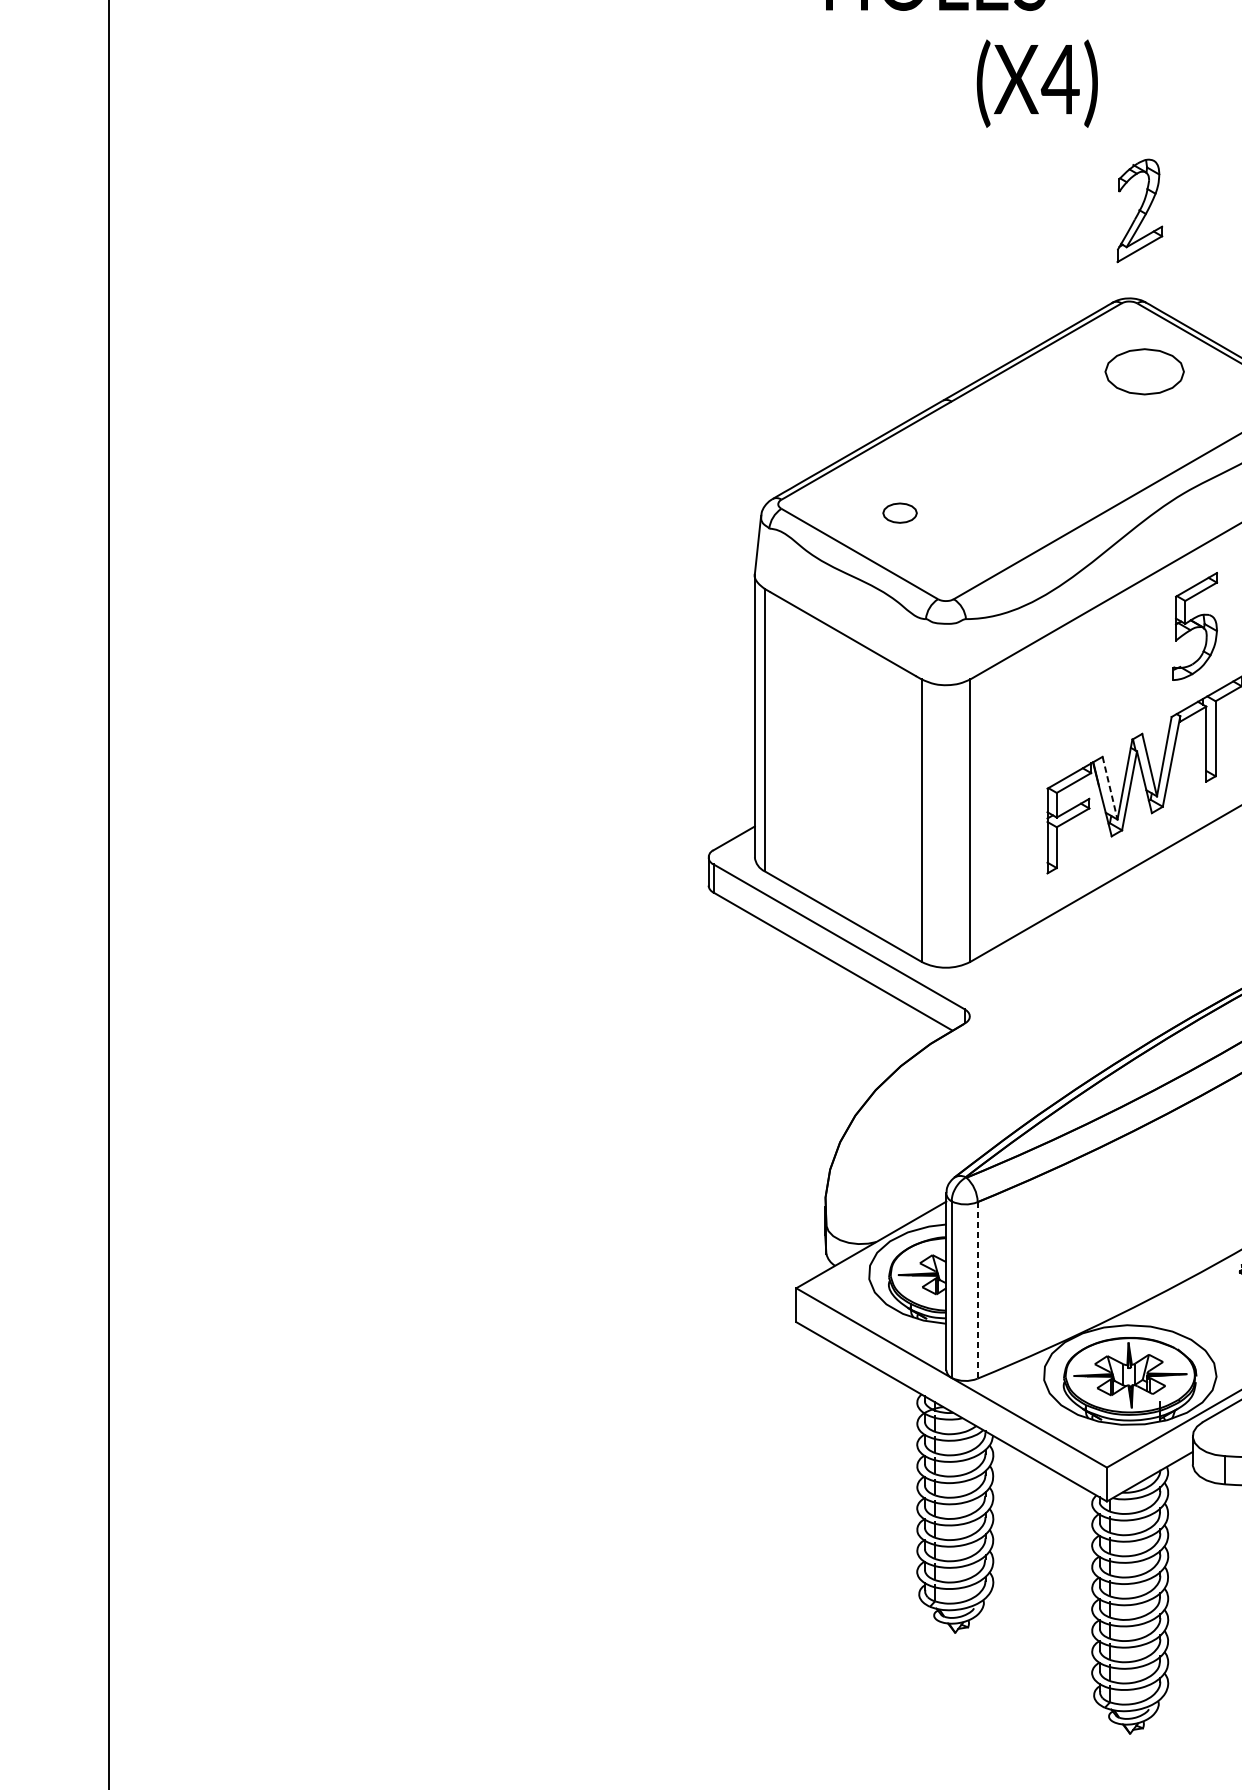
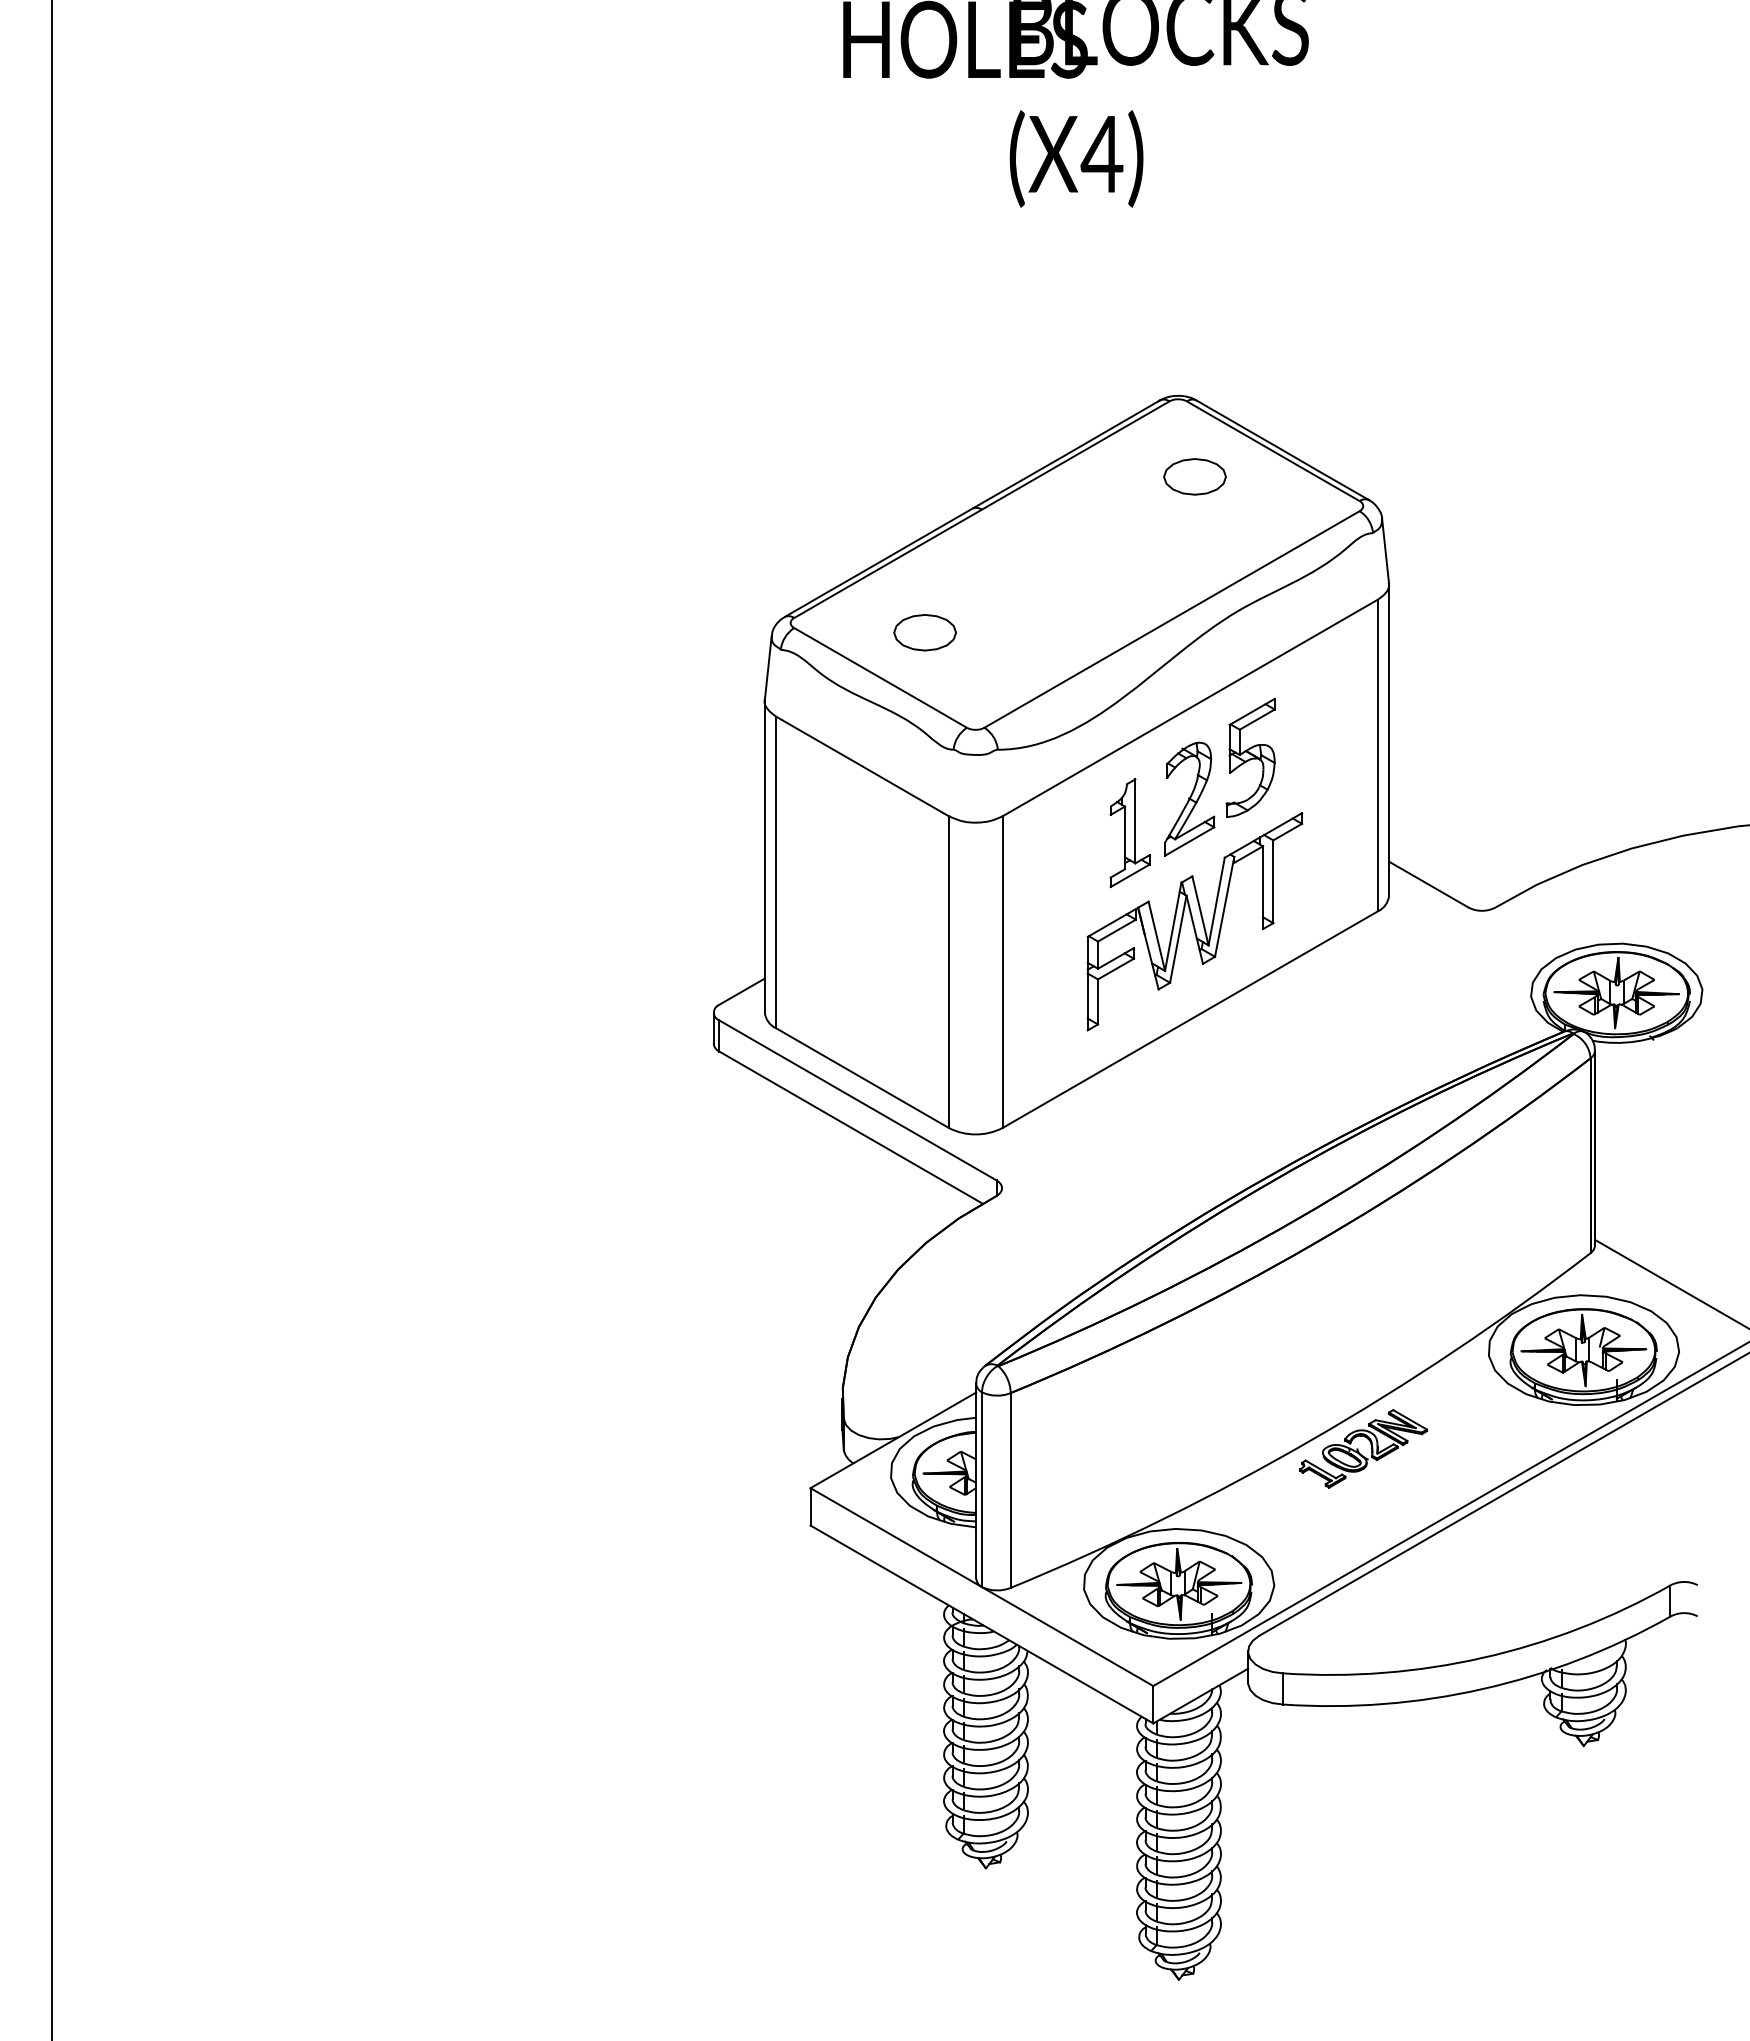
part: (1139, 210) -> (1189, 798), moved
part: (1144, 371) -> (1194, 476), size x0.71
part: (899, 512) -> (924, 632), size x1.67
part: (1085, 695) -> (1129, 833), added
line: (1109, 788) -> (1156, 936), dashed -> solid
line: (977, 1290) -> (1010, 1490), dashed -> solid

